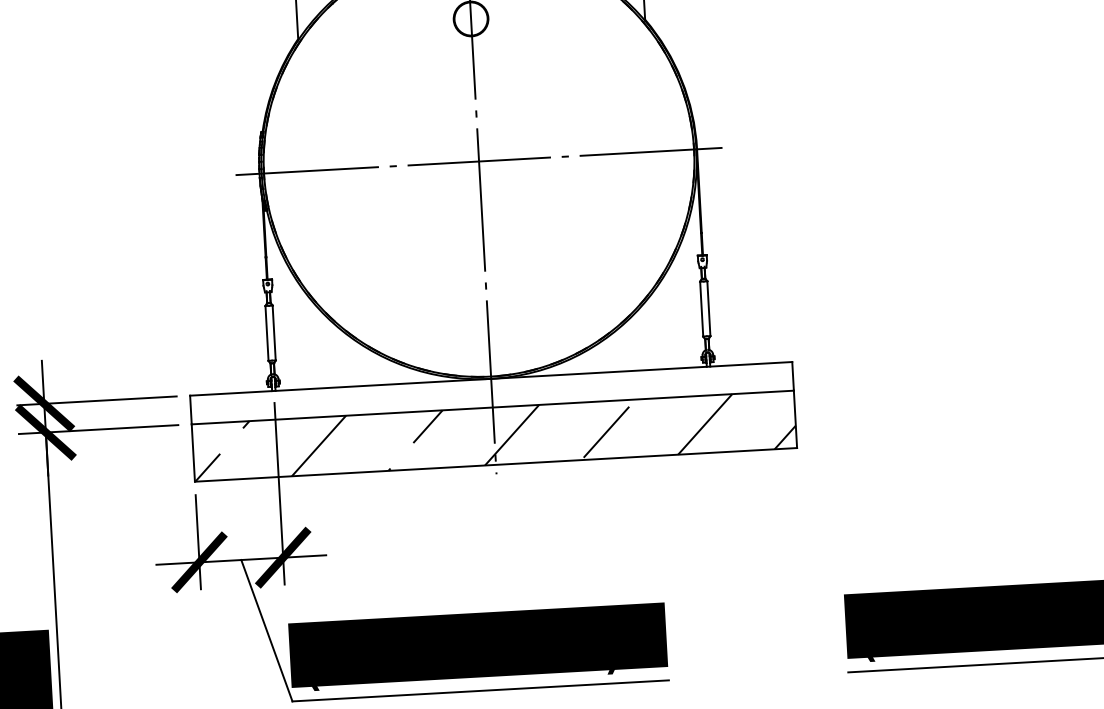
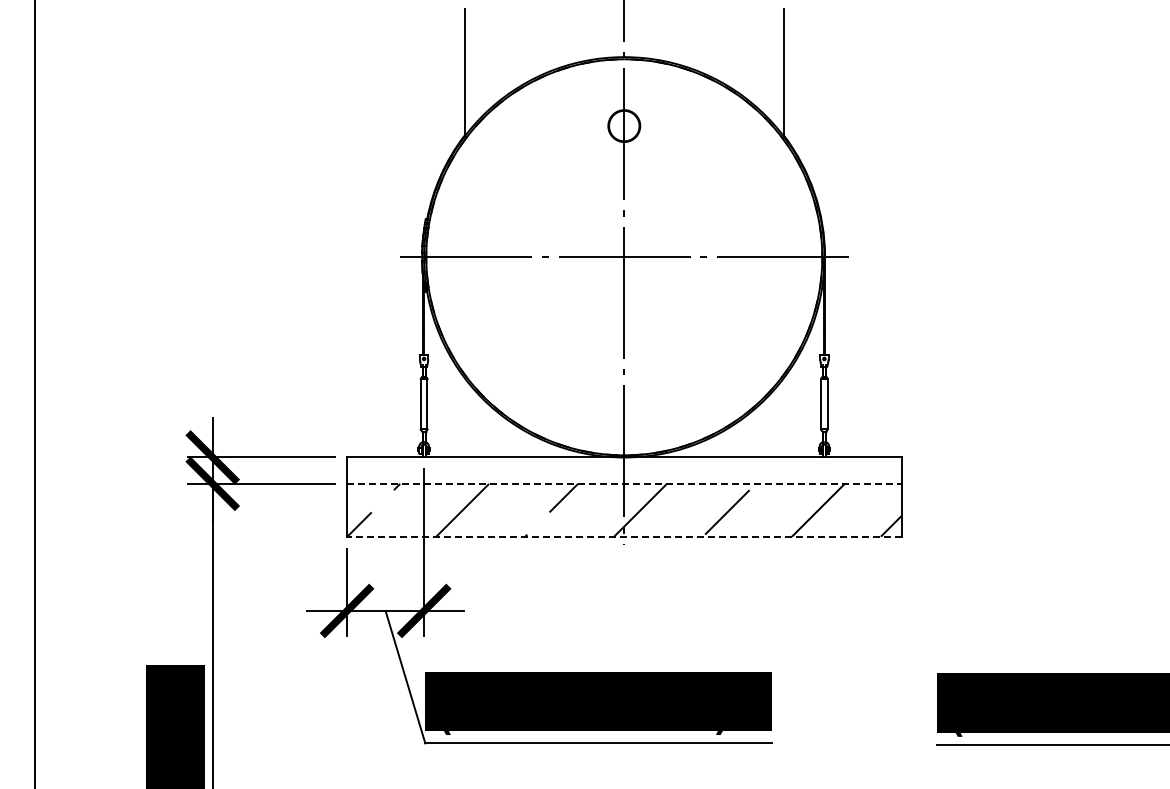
line: (492, 407) -> (624, 483), solid -> dashed
line: (495, 464) -> (623, 536), solid -> dashed

